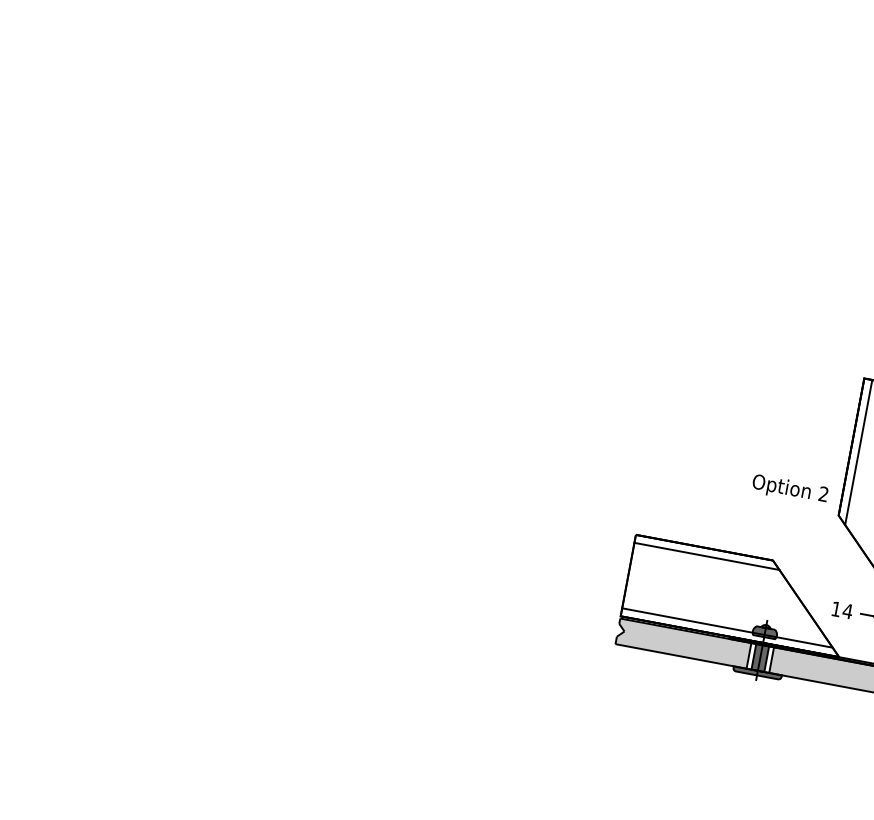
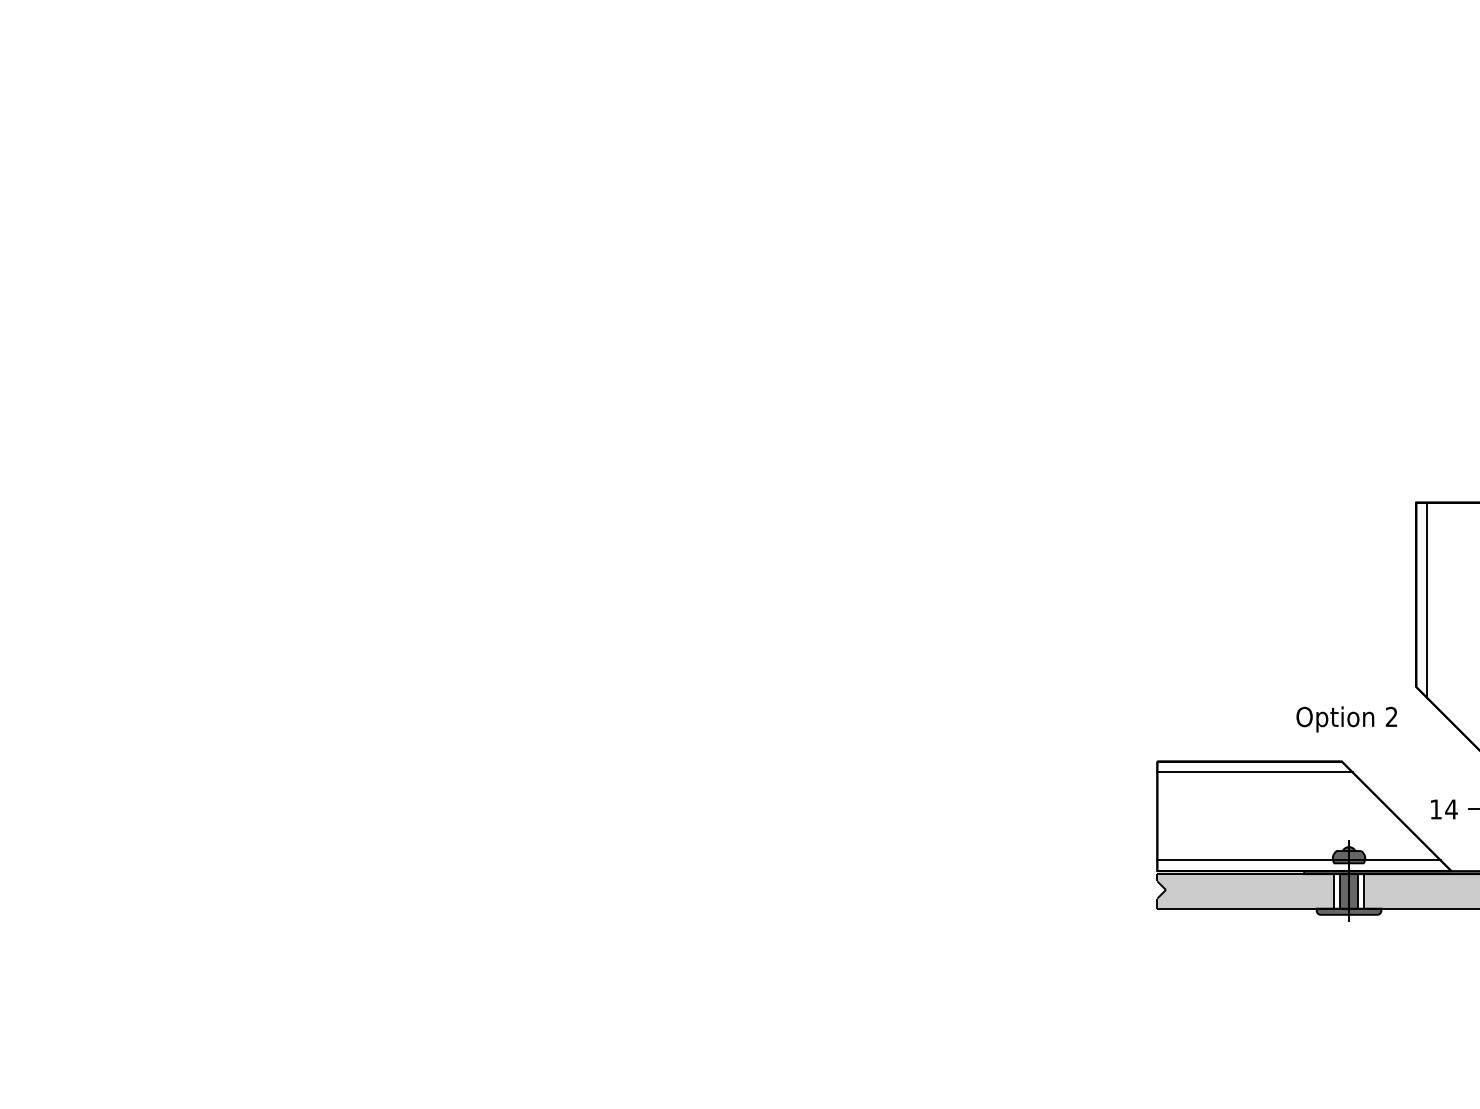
text: (789, 489) -> (1346, 719), moved

